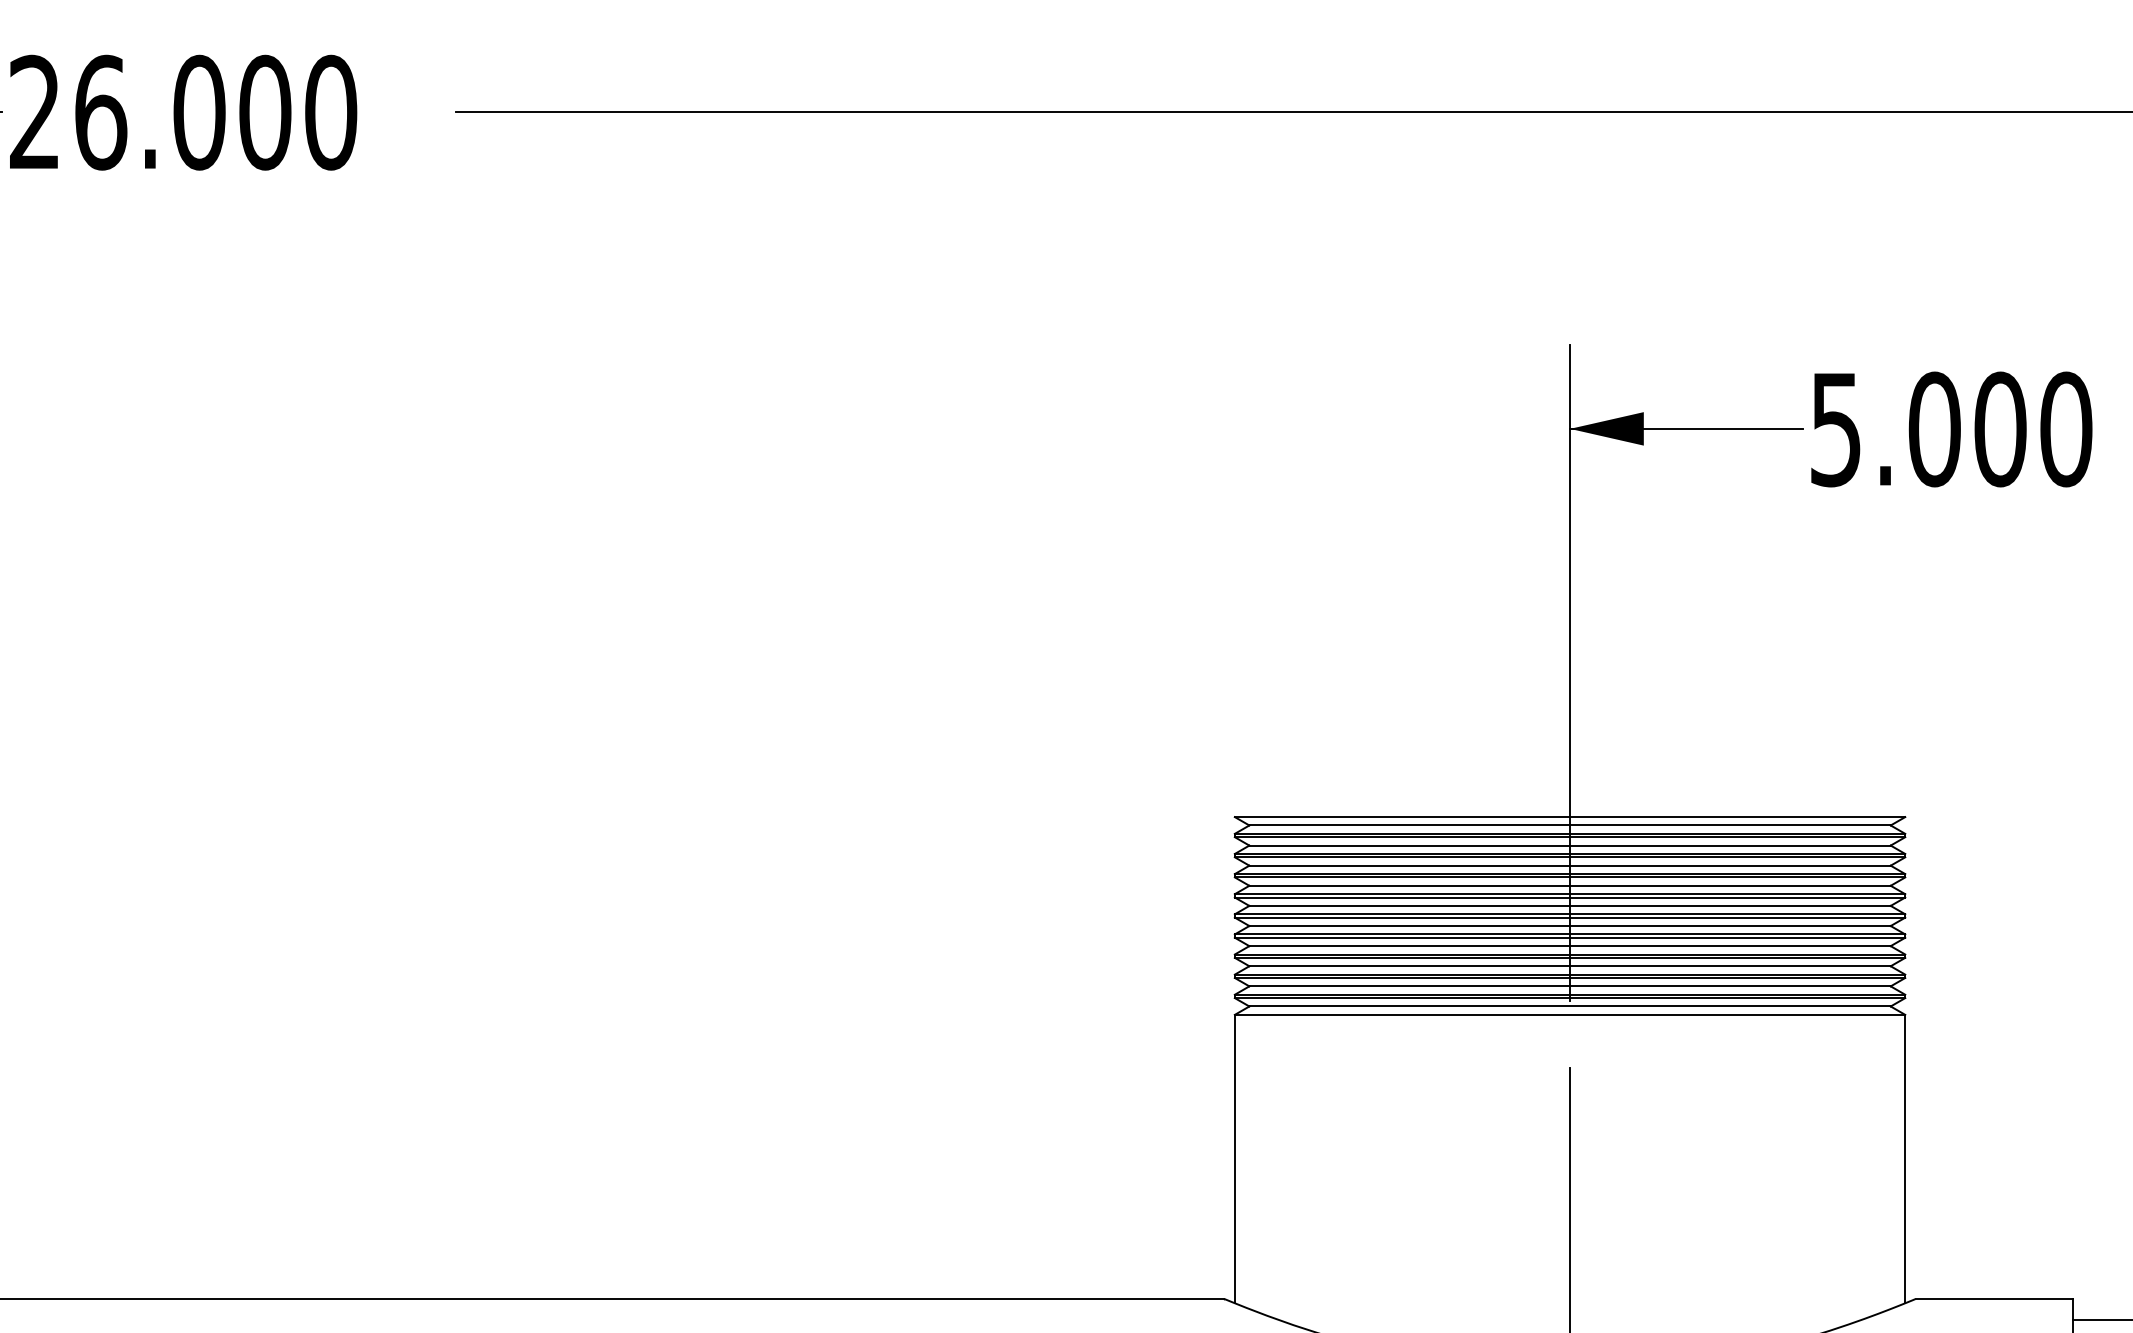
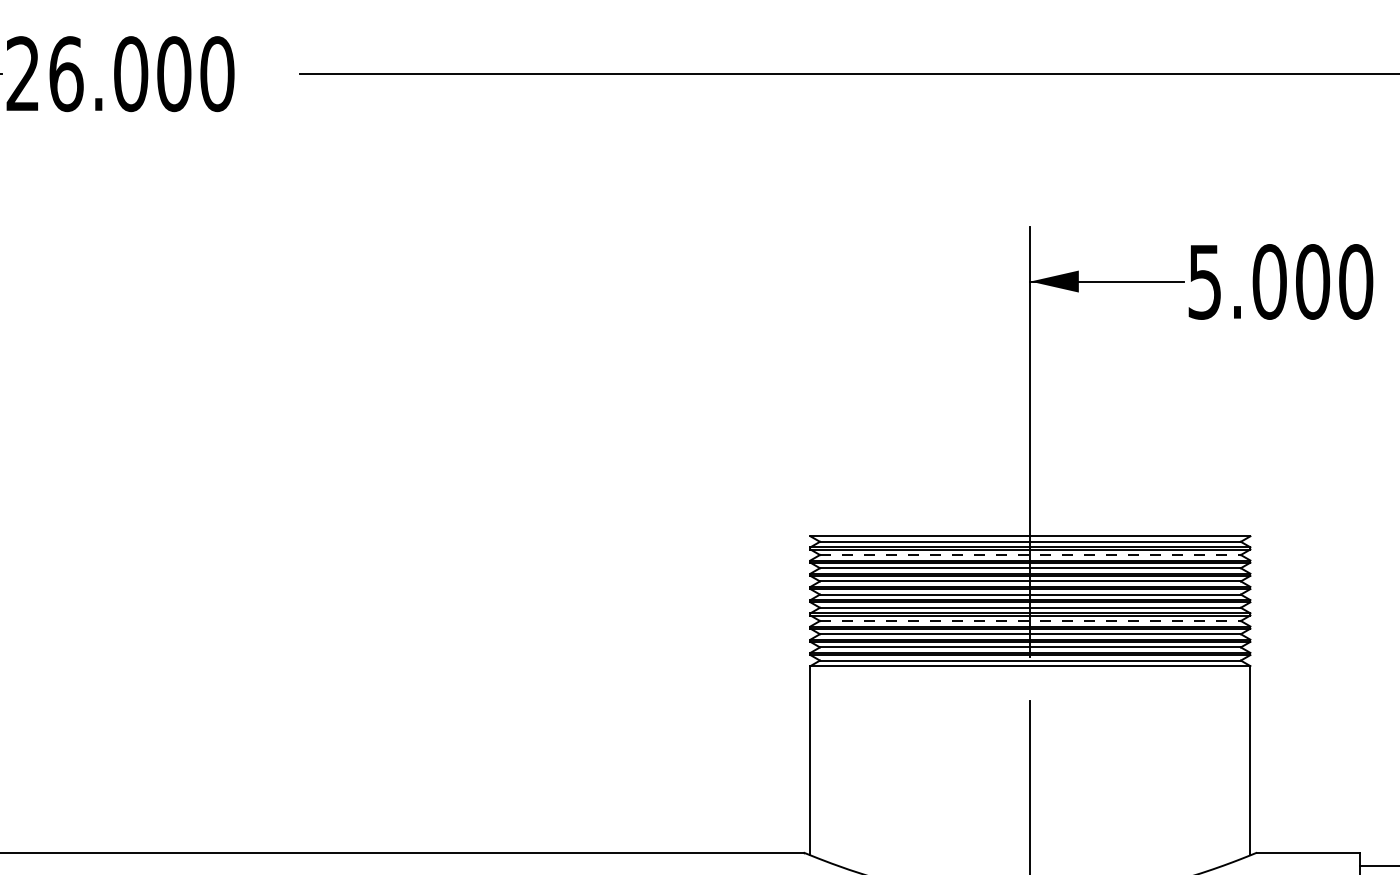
line: (1570, 846) -> (1030, 555), solid -> dashed
line: (1570, 946) -> (1030, 621), solid -> dashed

